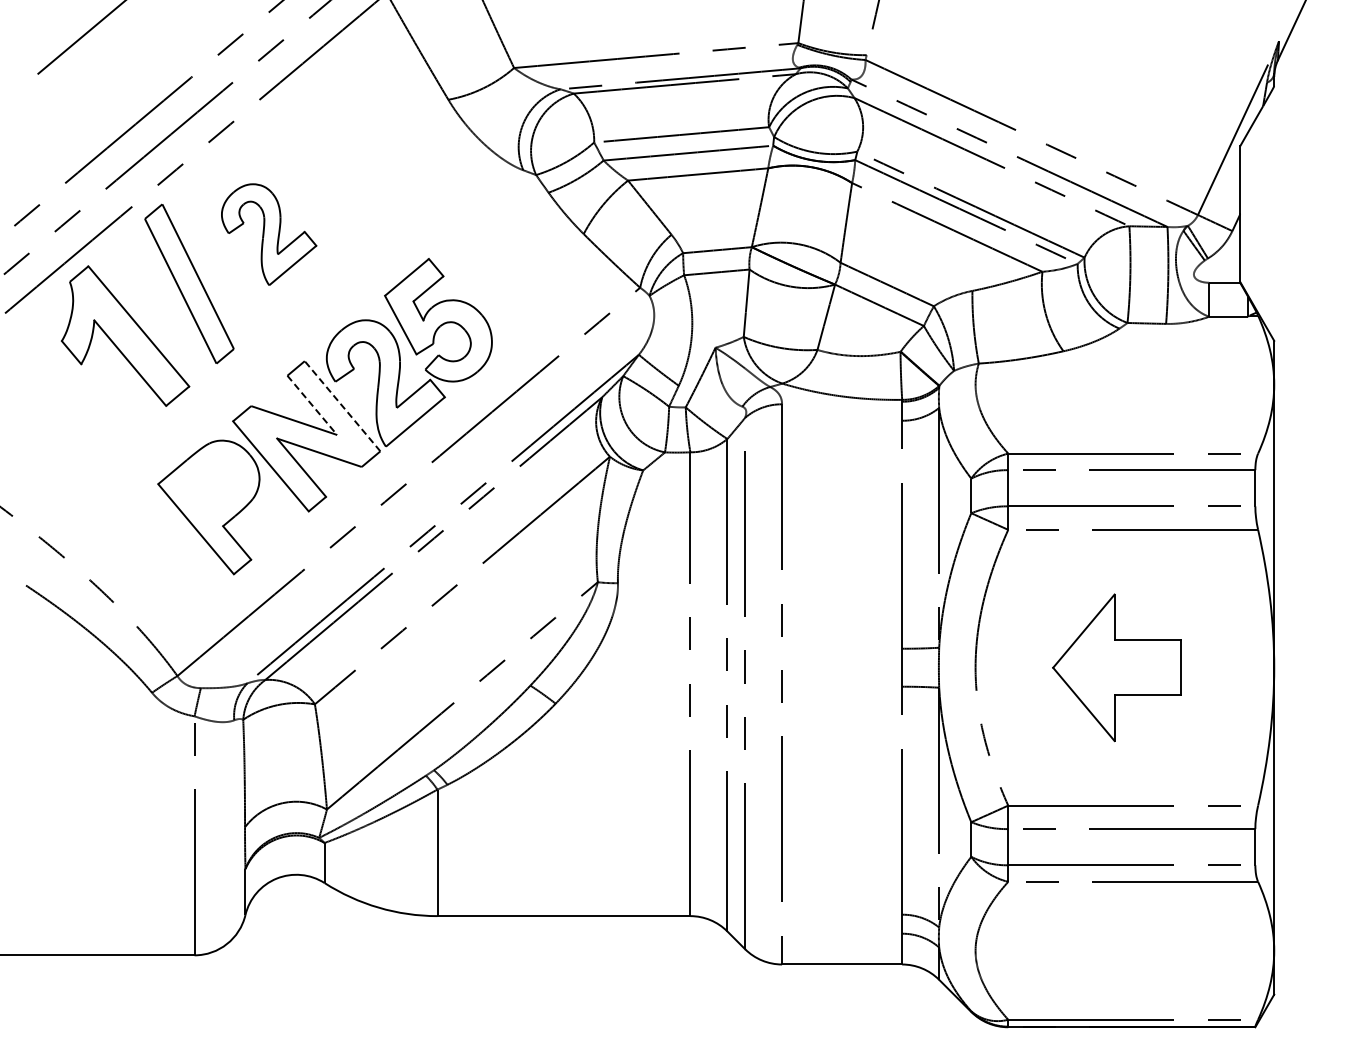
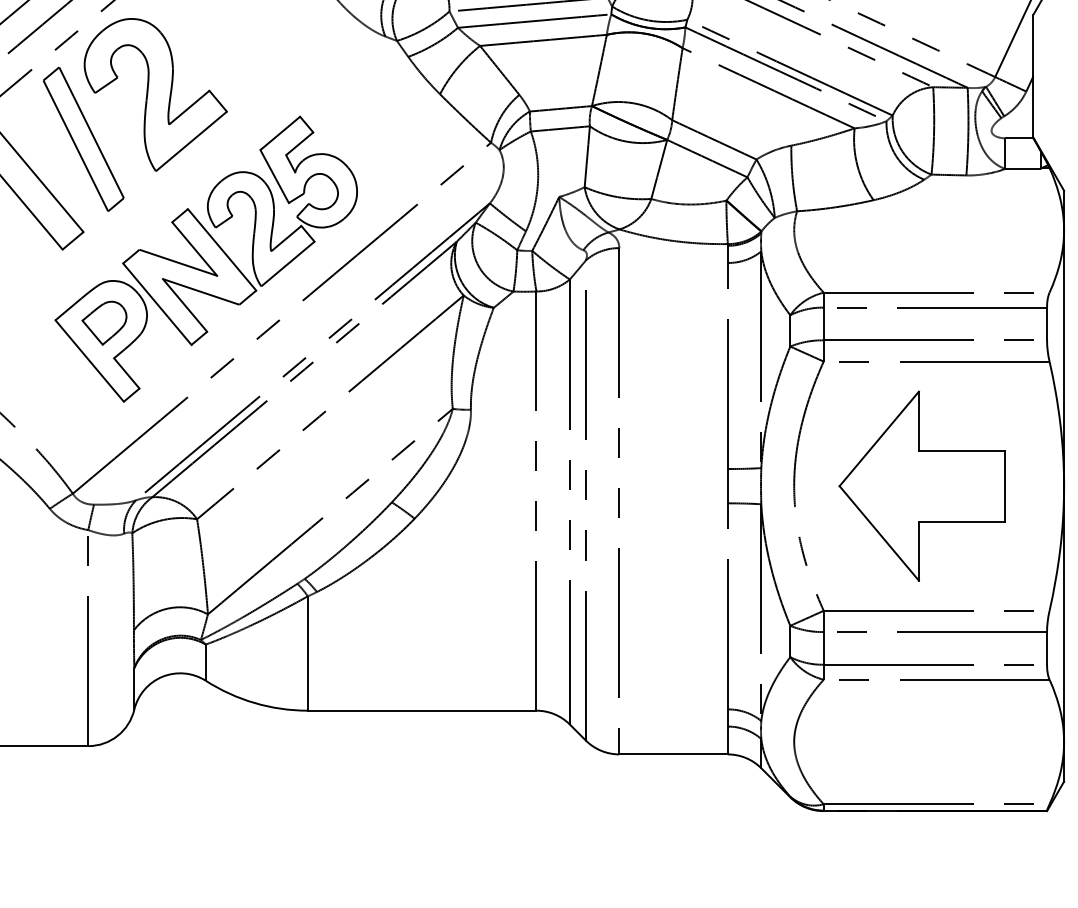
part: (268, 234) -> (155, 94), size x1.67
line: (312, 405) -> (194, 249), dashed -> solid
line: (342, 406) -> (222, 250), dashed -> solid
part: (212, 487) -> (104, 323), added
part: (1116, 667) -> (921, 485), size x1.43

